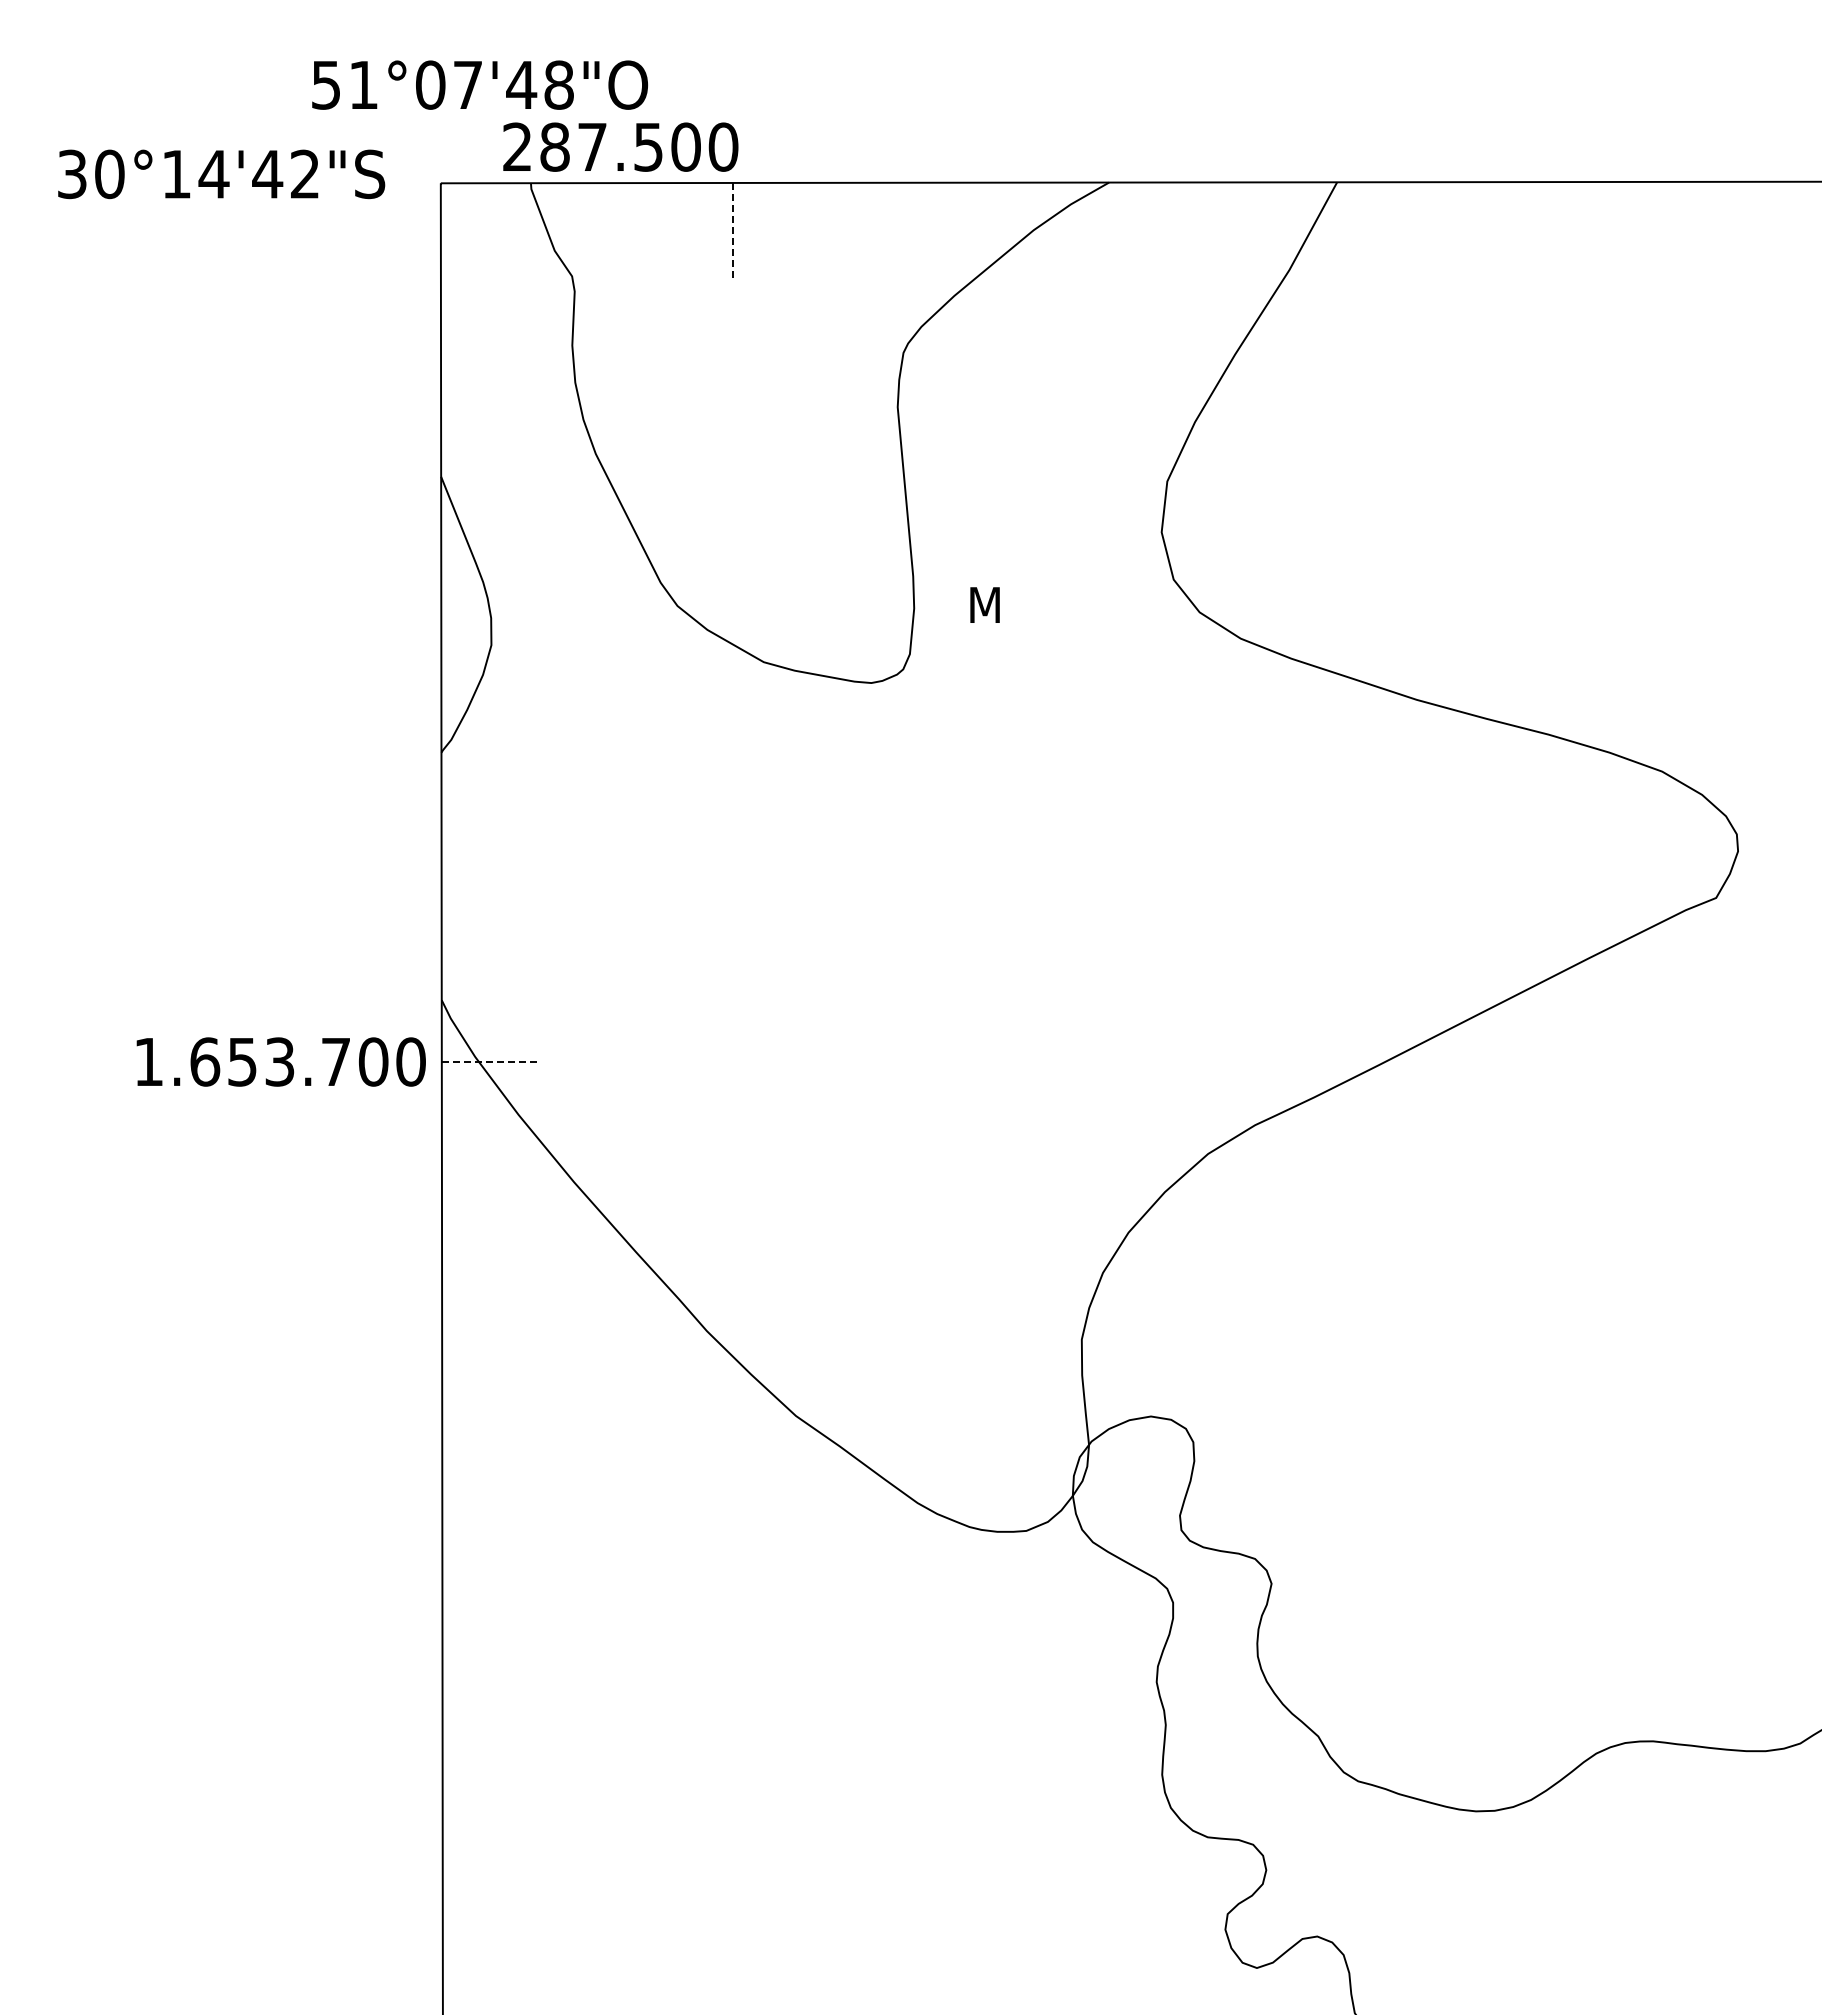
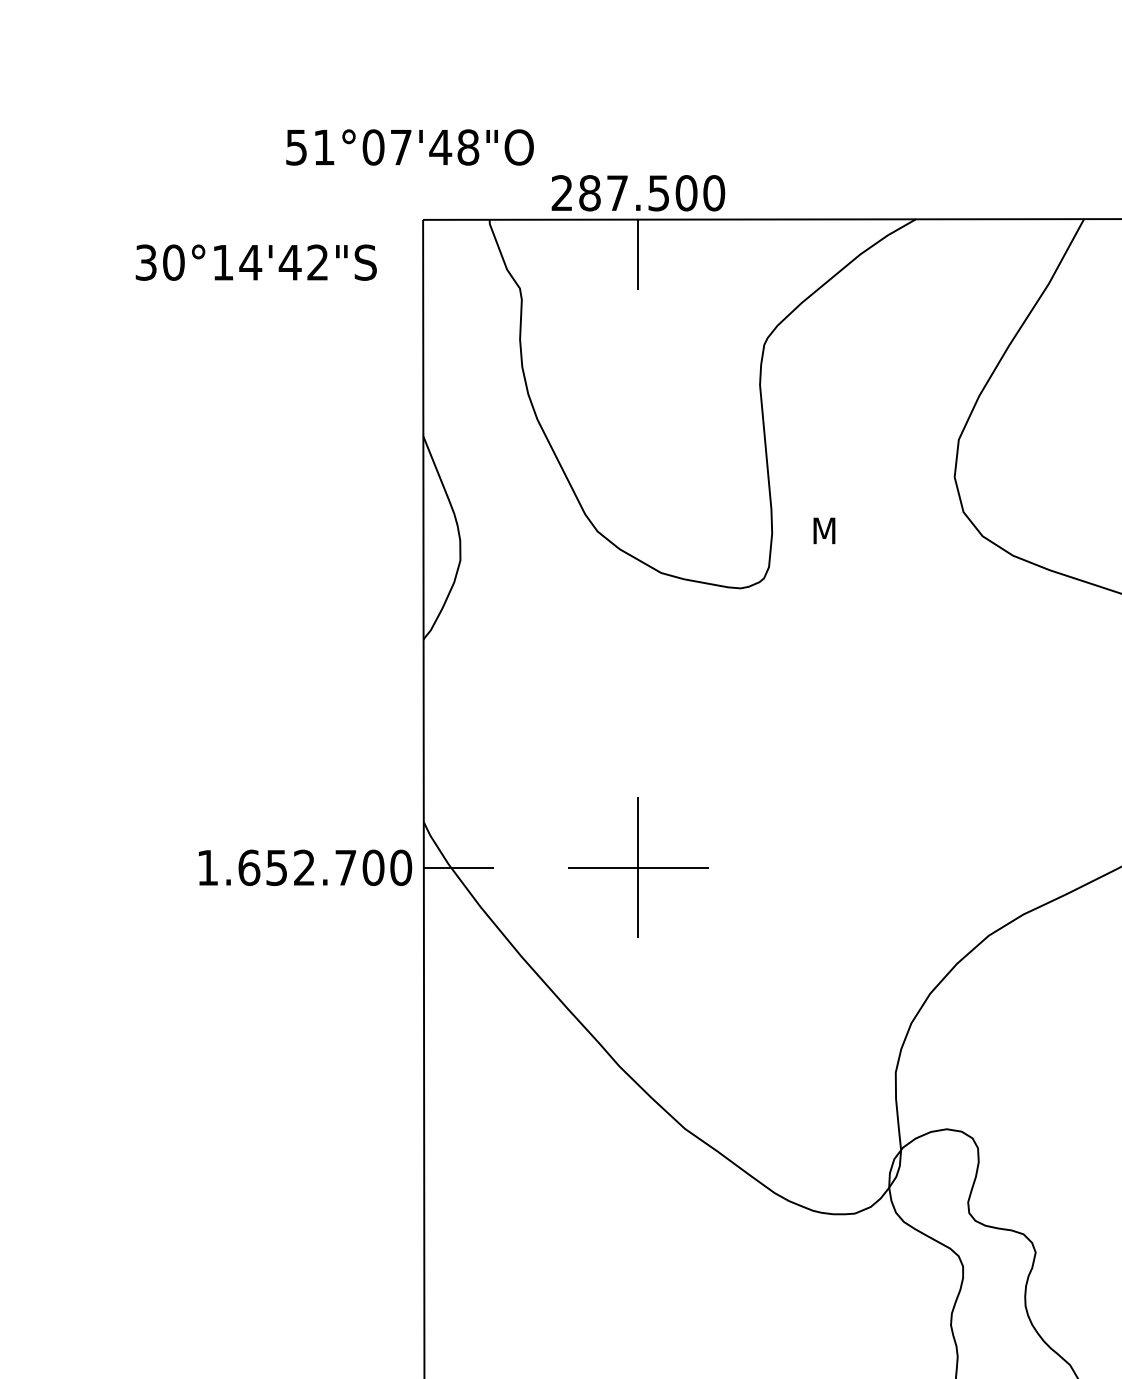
text: (480, 84) -> (410, 147), moved
text: (620, 146) -> (638, 192), moved
text: (221, 174) -> (256, 262), moved
line: (732, 230) -> (638, 254), dashed -> solid
text: (279, 1061) -> (304, 867), 1.653.700 -> 1.652.700
part: (732, 1061) -> (638, 867), added
line: (489, 1062) -> (459, 868), dashed -> solid

